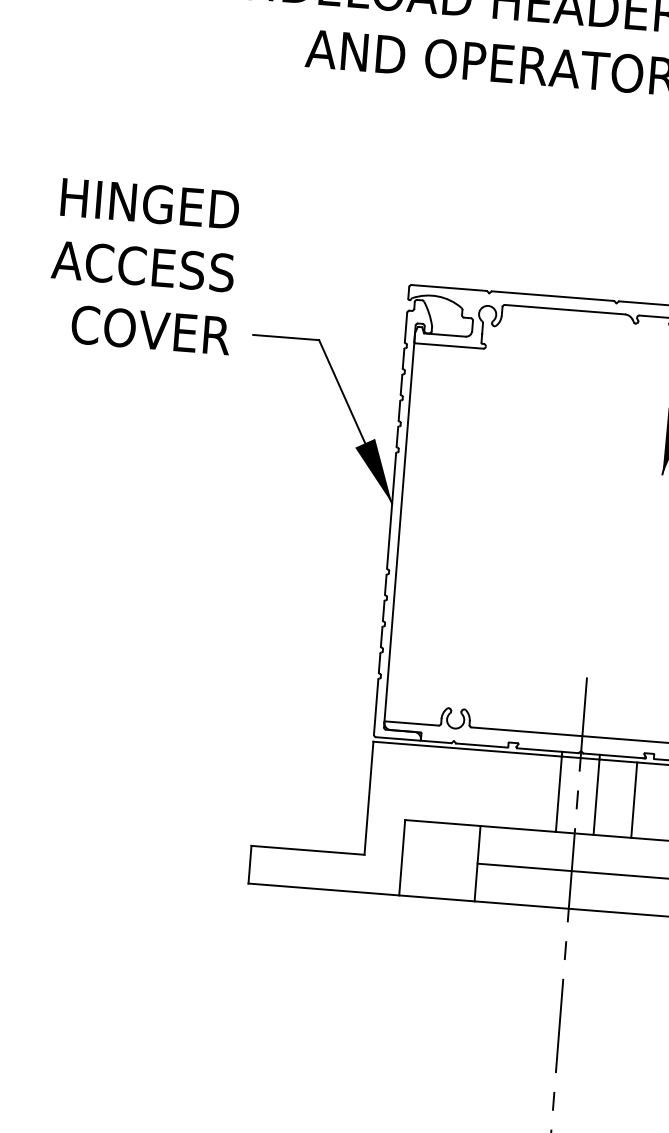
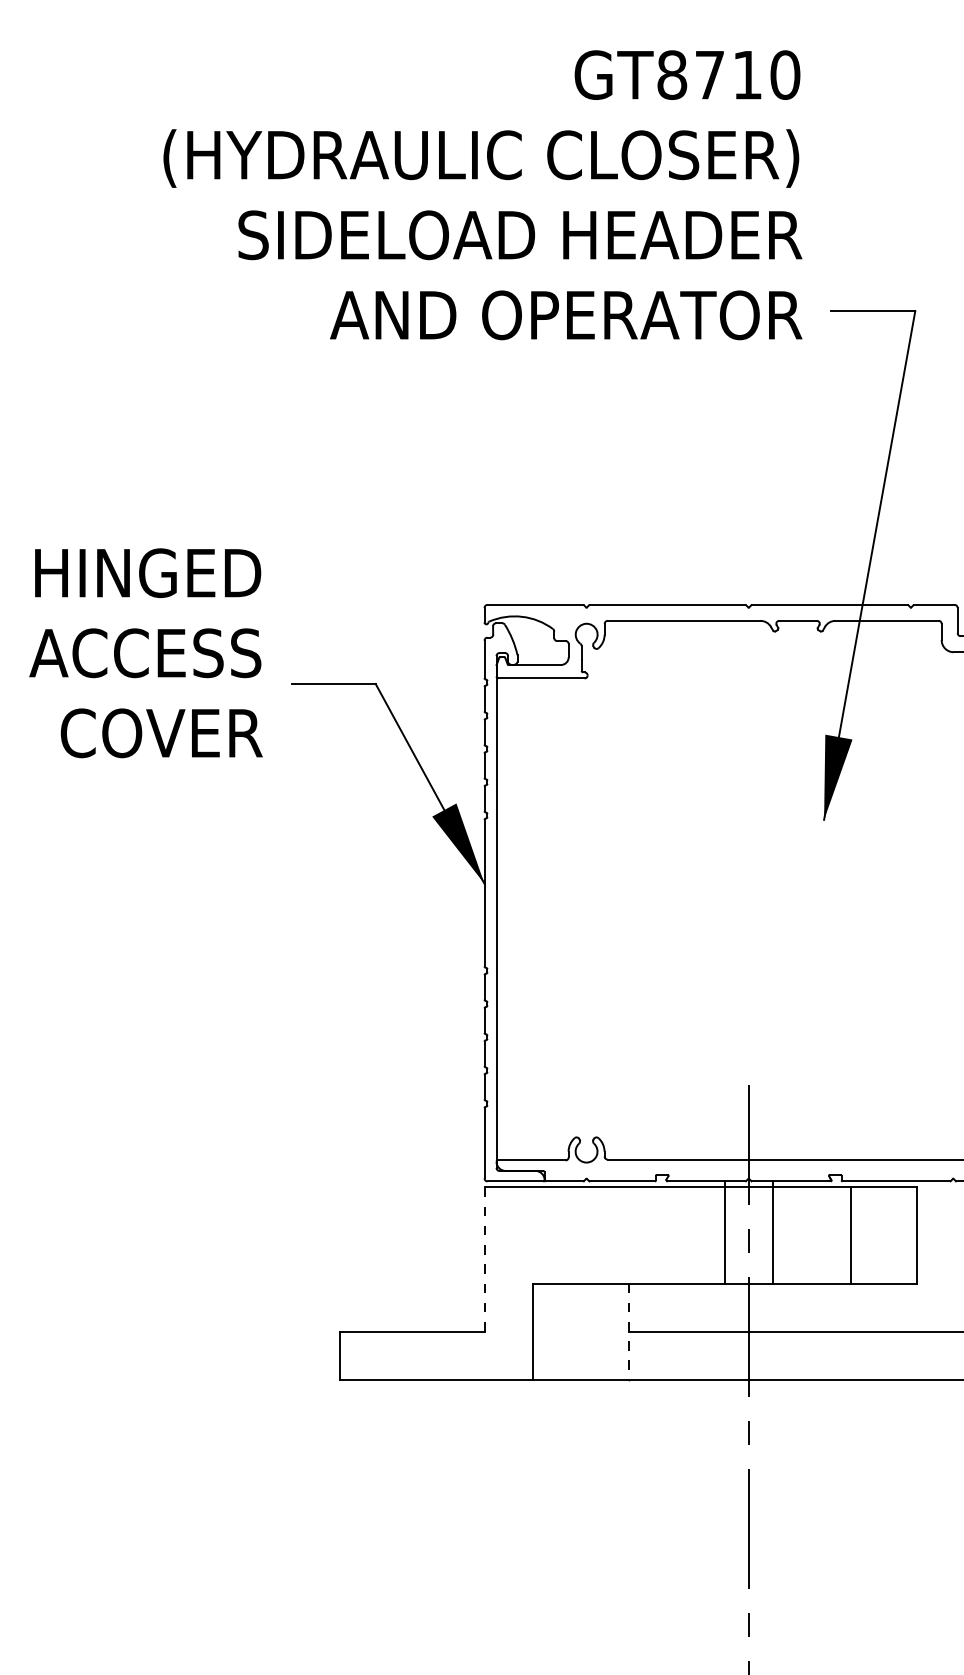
text: (143, 266) -> (145, 653), moved
line: (368, 798) -> (484, 1259), solid -> dashed
line: (633, 800) -> (850, 1235), moved
line: (477, 864) -> (628, 1332), solid -> dashed

